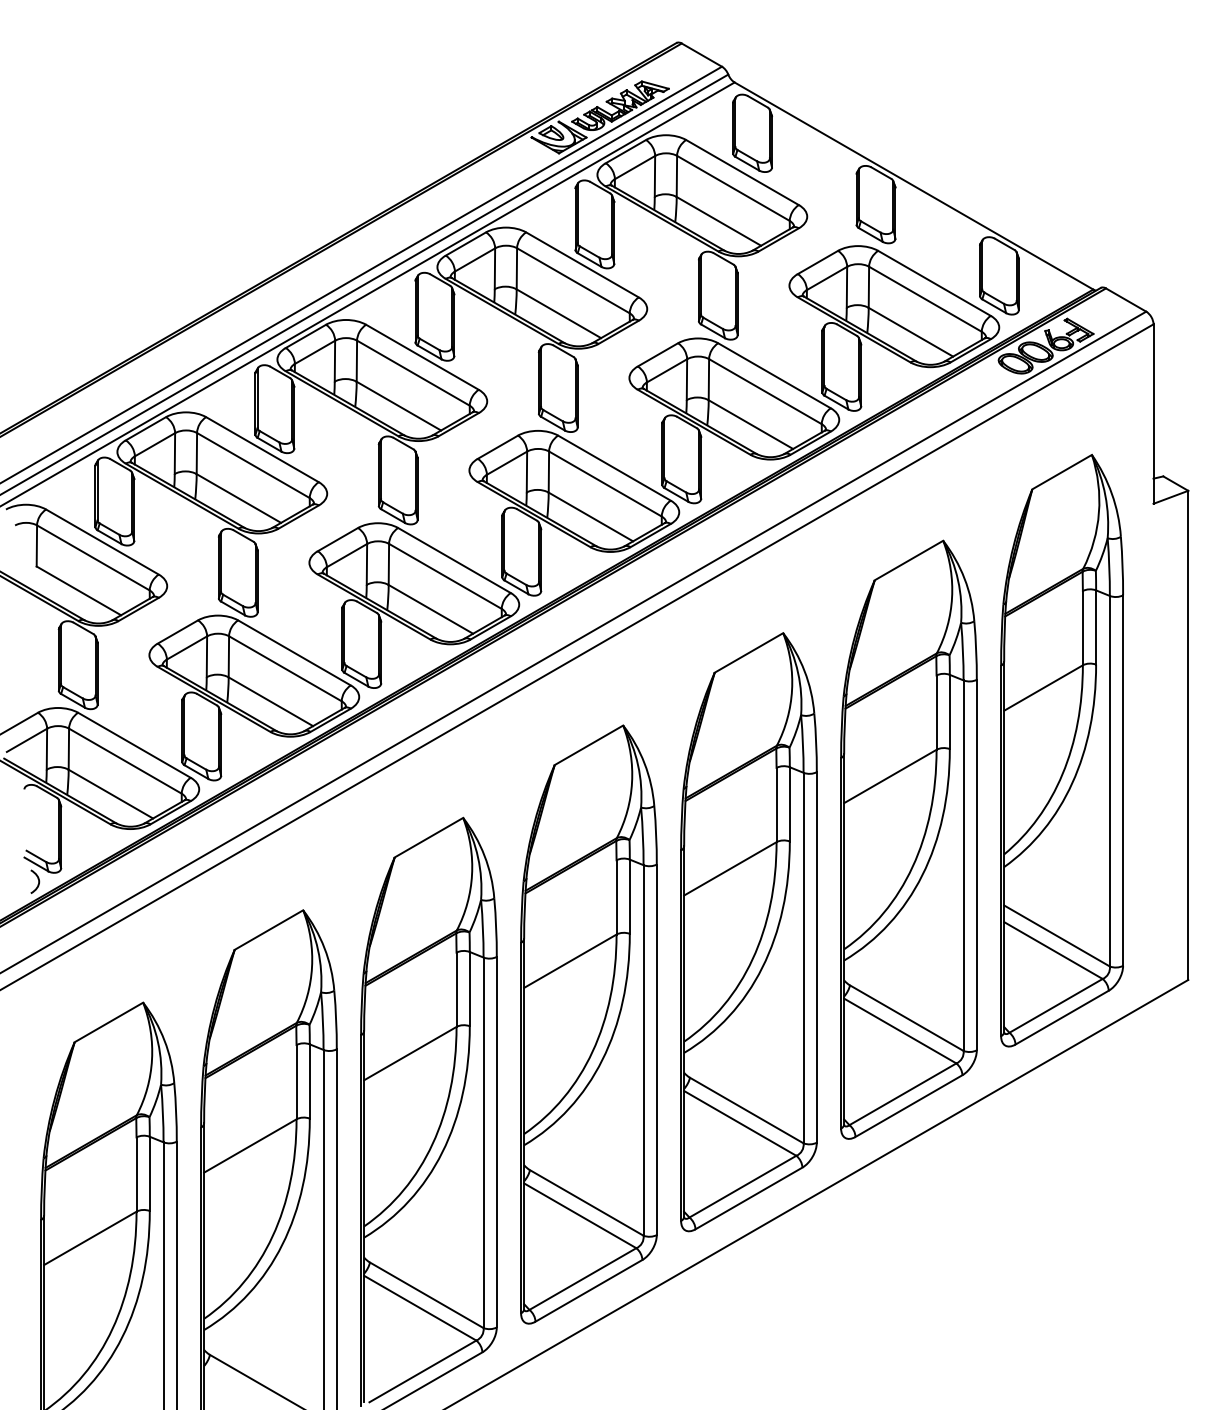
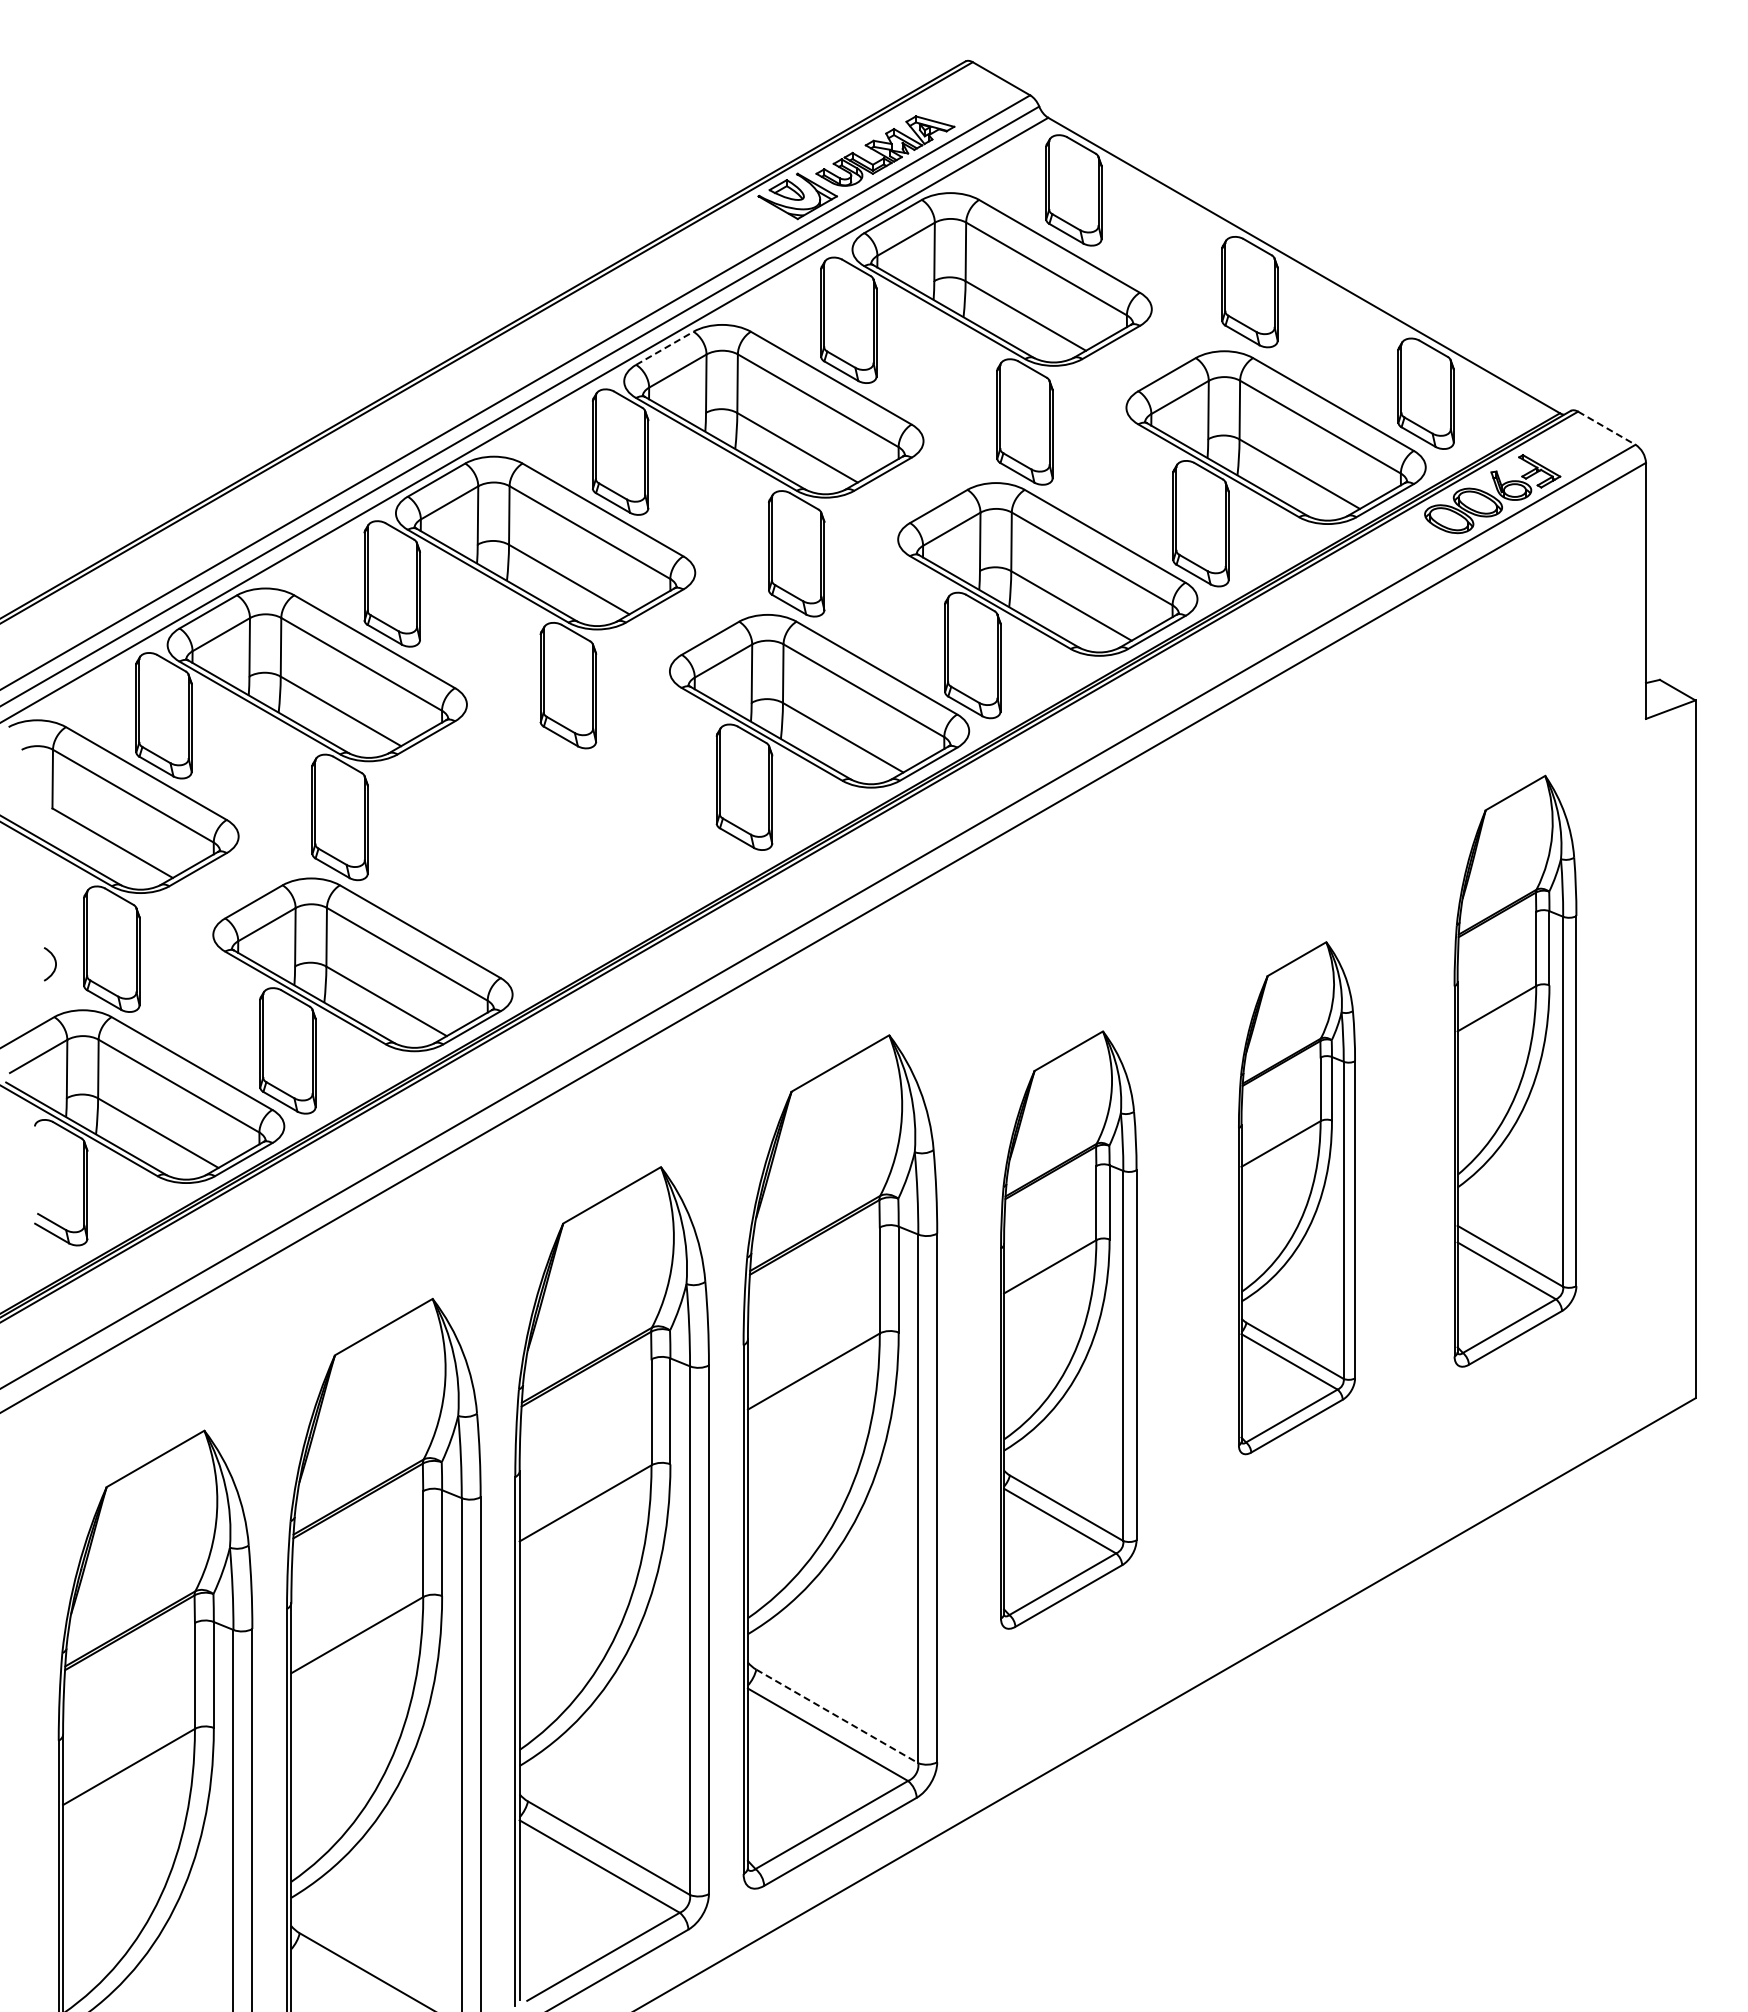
line: (466, 244) -> (665, 348), solid -> dashed
line: (1126, 300) -> (1607, 428), solid -> dashed
part: (413, 605) -> (590, 863), removed
part: (1062, 750) -> (1515, 1071), size x0.7
part: (908, 839) -> (1296, 1197), size x0.6
curve: (38, 883) -> (54, 966), moved
part: (748, 931) -> (1068, 1329), size x0.7
line: (586, 1202) -> (837, 1716), solid -> dashed

